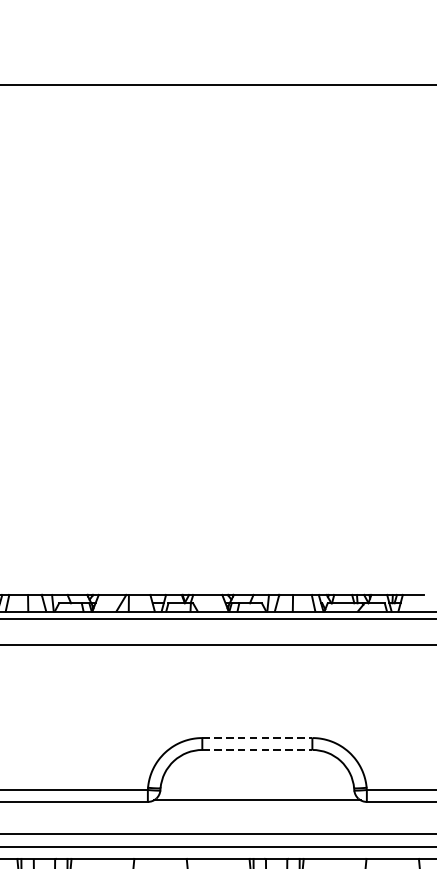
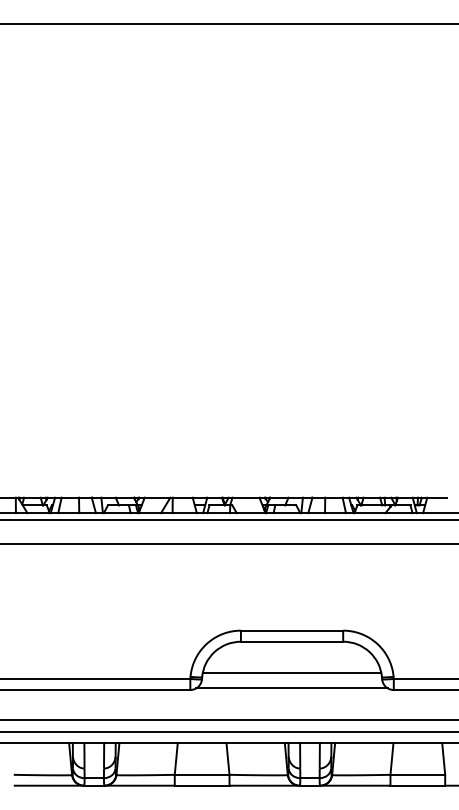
line: (257, 737) -> (292, 630), dashed -> solid
line: (257, 749) -> (292, 641), dashed -> solid
line: (256, 783) -> (291, 672), added

